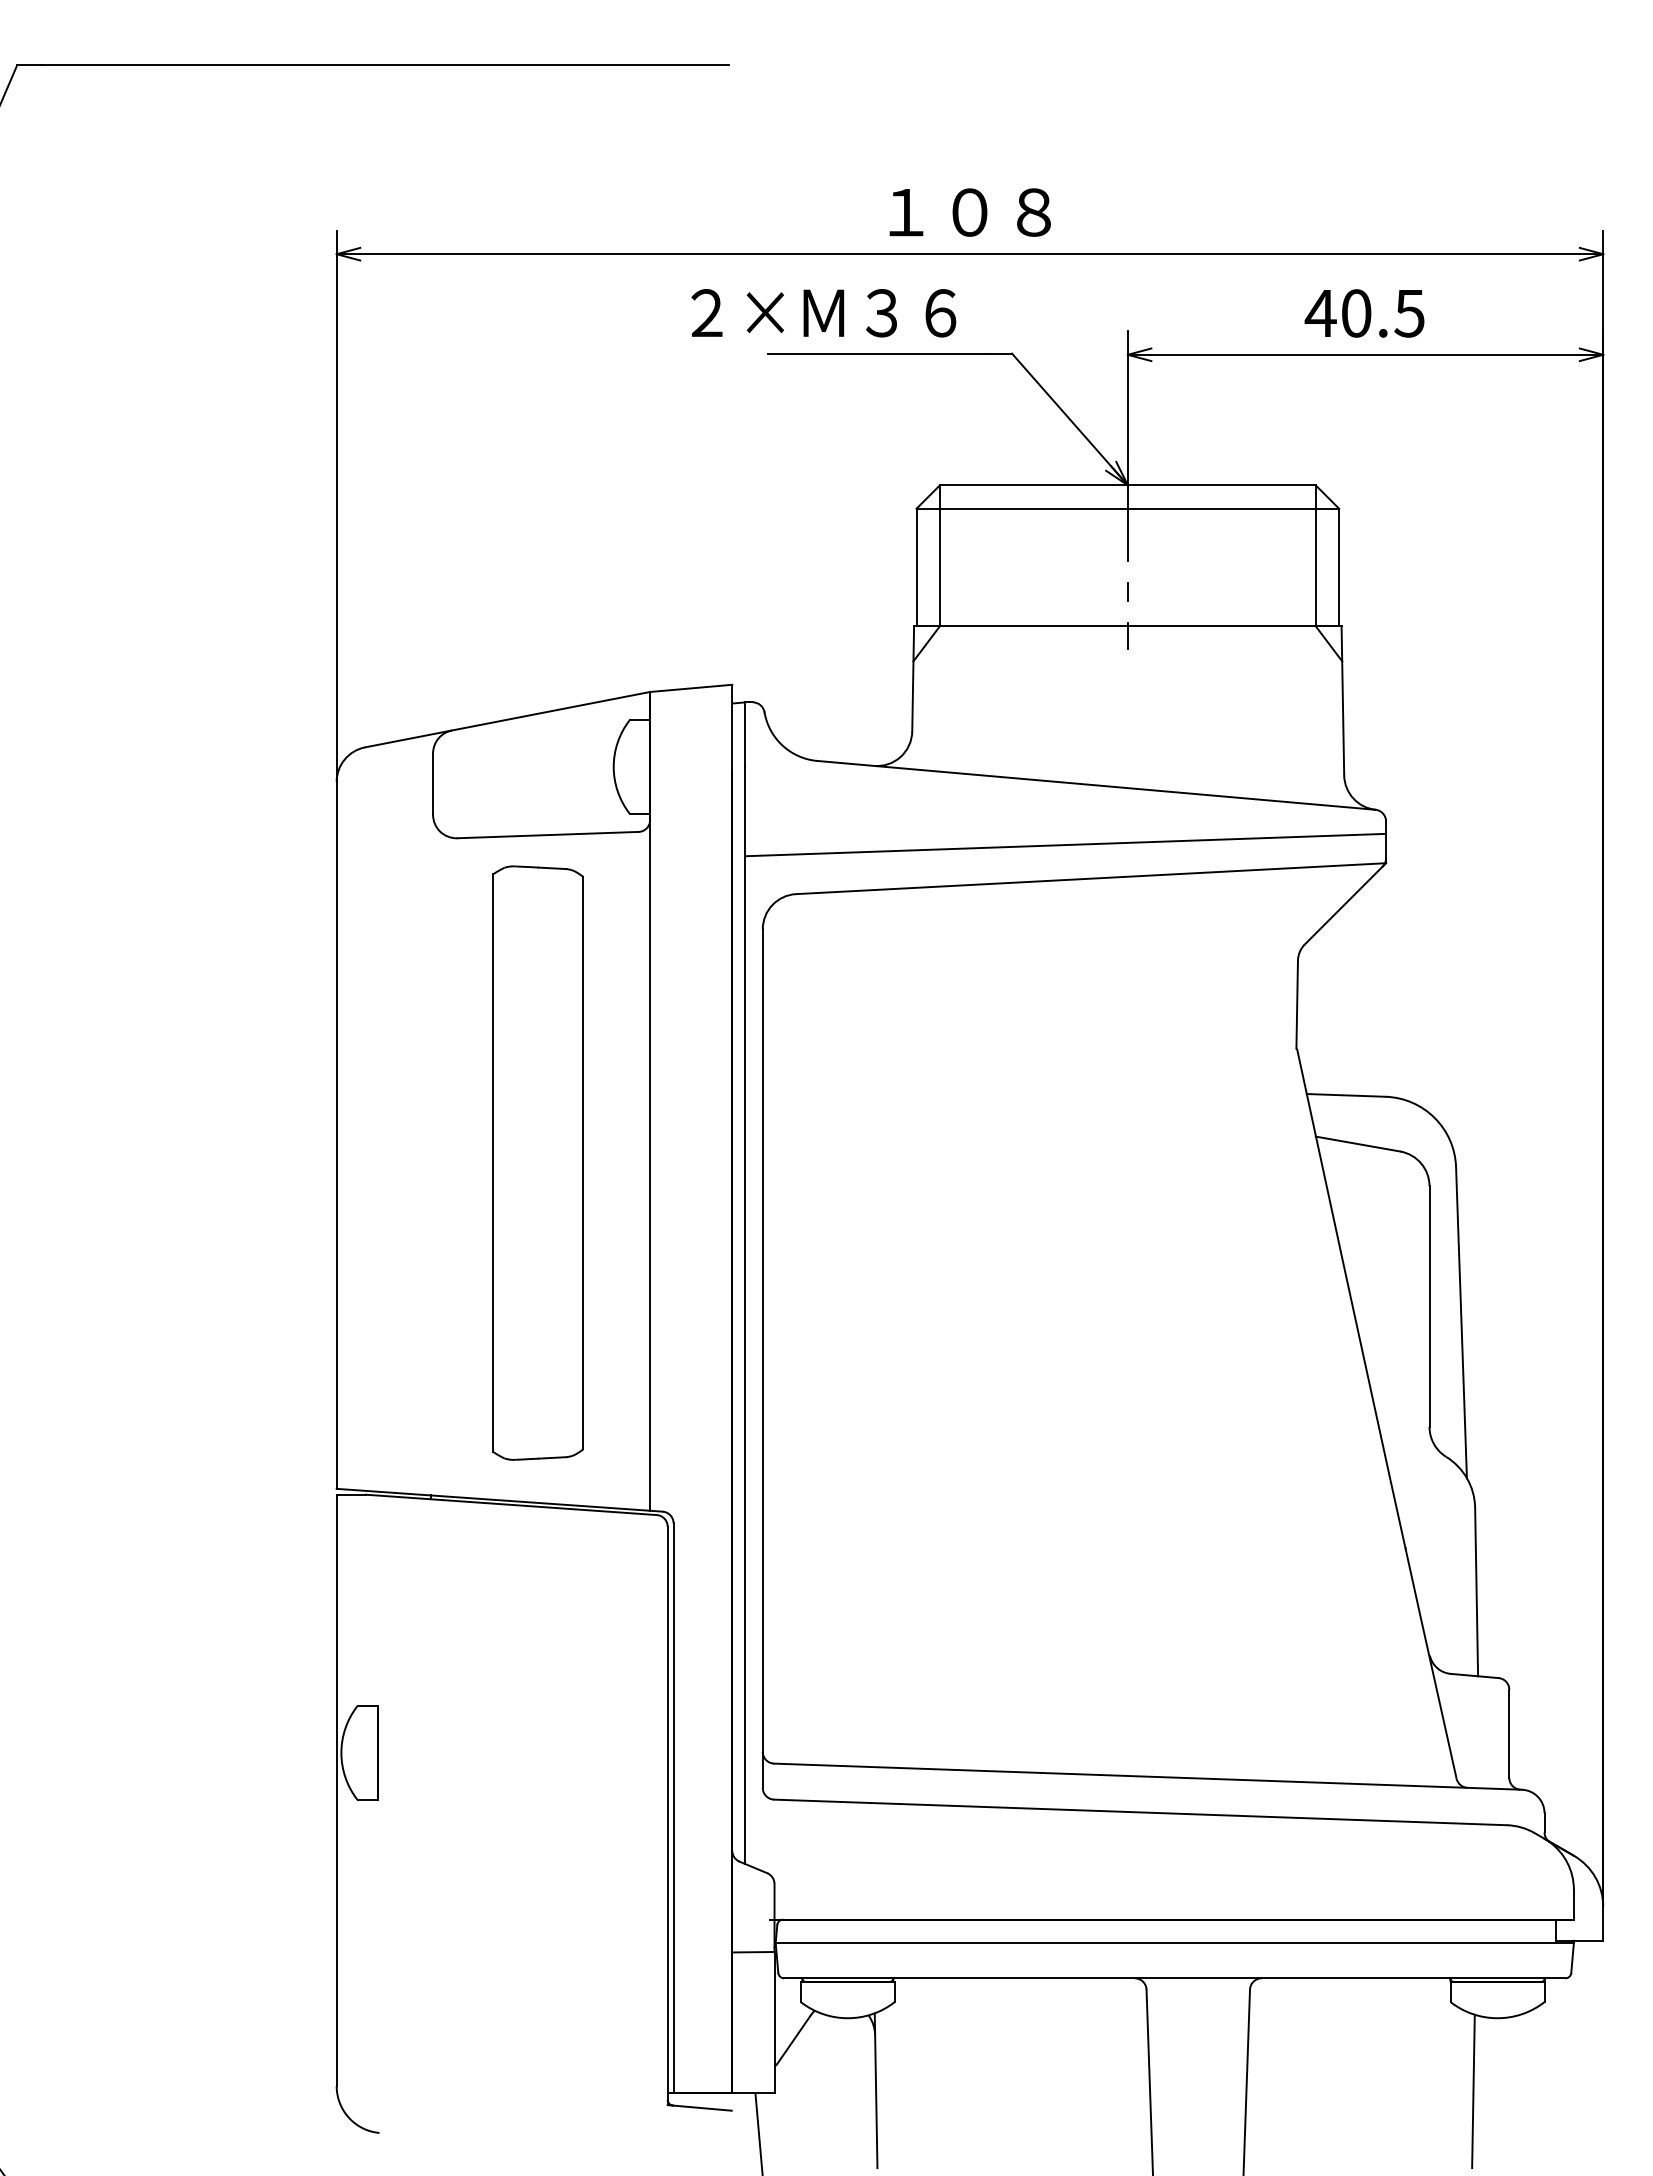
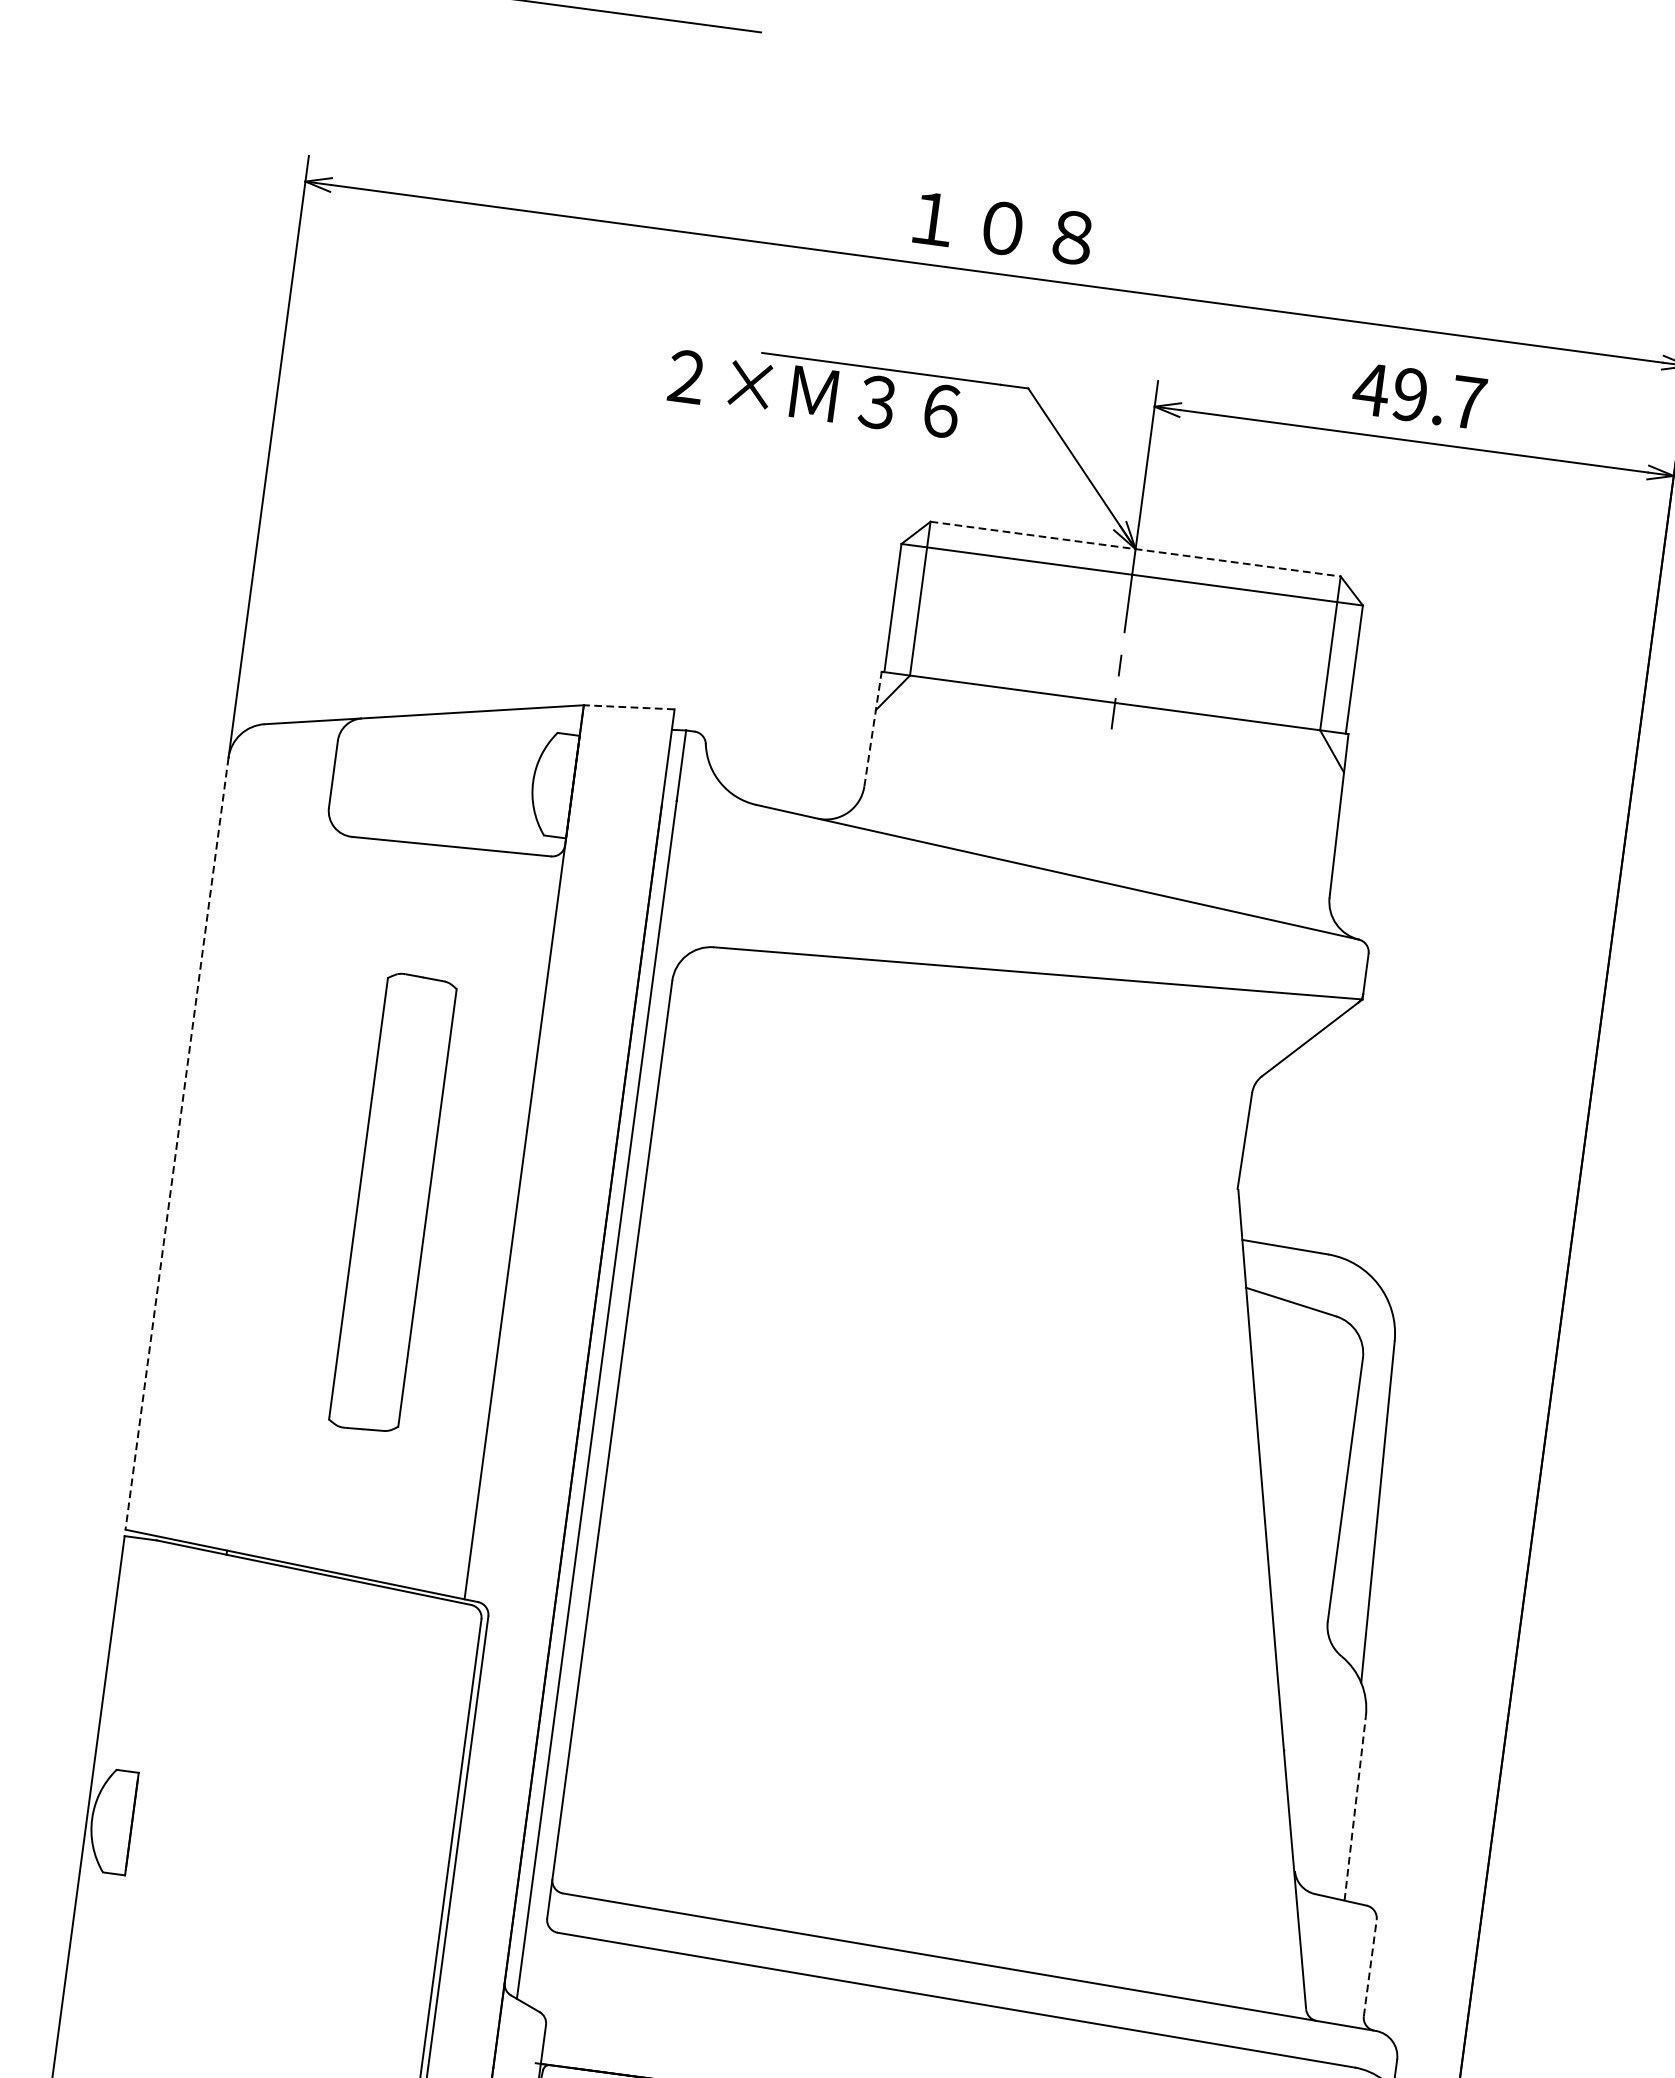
text: (823, 313) -> (813, 394), moved
text: (1382, 313) -> (1438, 398), 40.5 -> 49.7
line: (1127, 485) -> (1135, 549), solid -> dashed
line: (913, 678) -> (873, 728), solid -> dashed
line: (690, 688) -> (628, 707), solid -> dashed
line: (1065, 844) -> (1015, 932), removed
line: (336, 1135) -> (176, 1143), solid -> dashed
part: (537, 1162) -> (392, 1202), size x0.7
line: (1476, 1591) -> (1355, 1807), solid -> dashed
line: (1509, 1733) -> (1370, 1967), solid -> dashed

